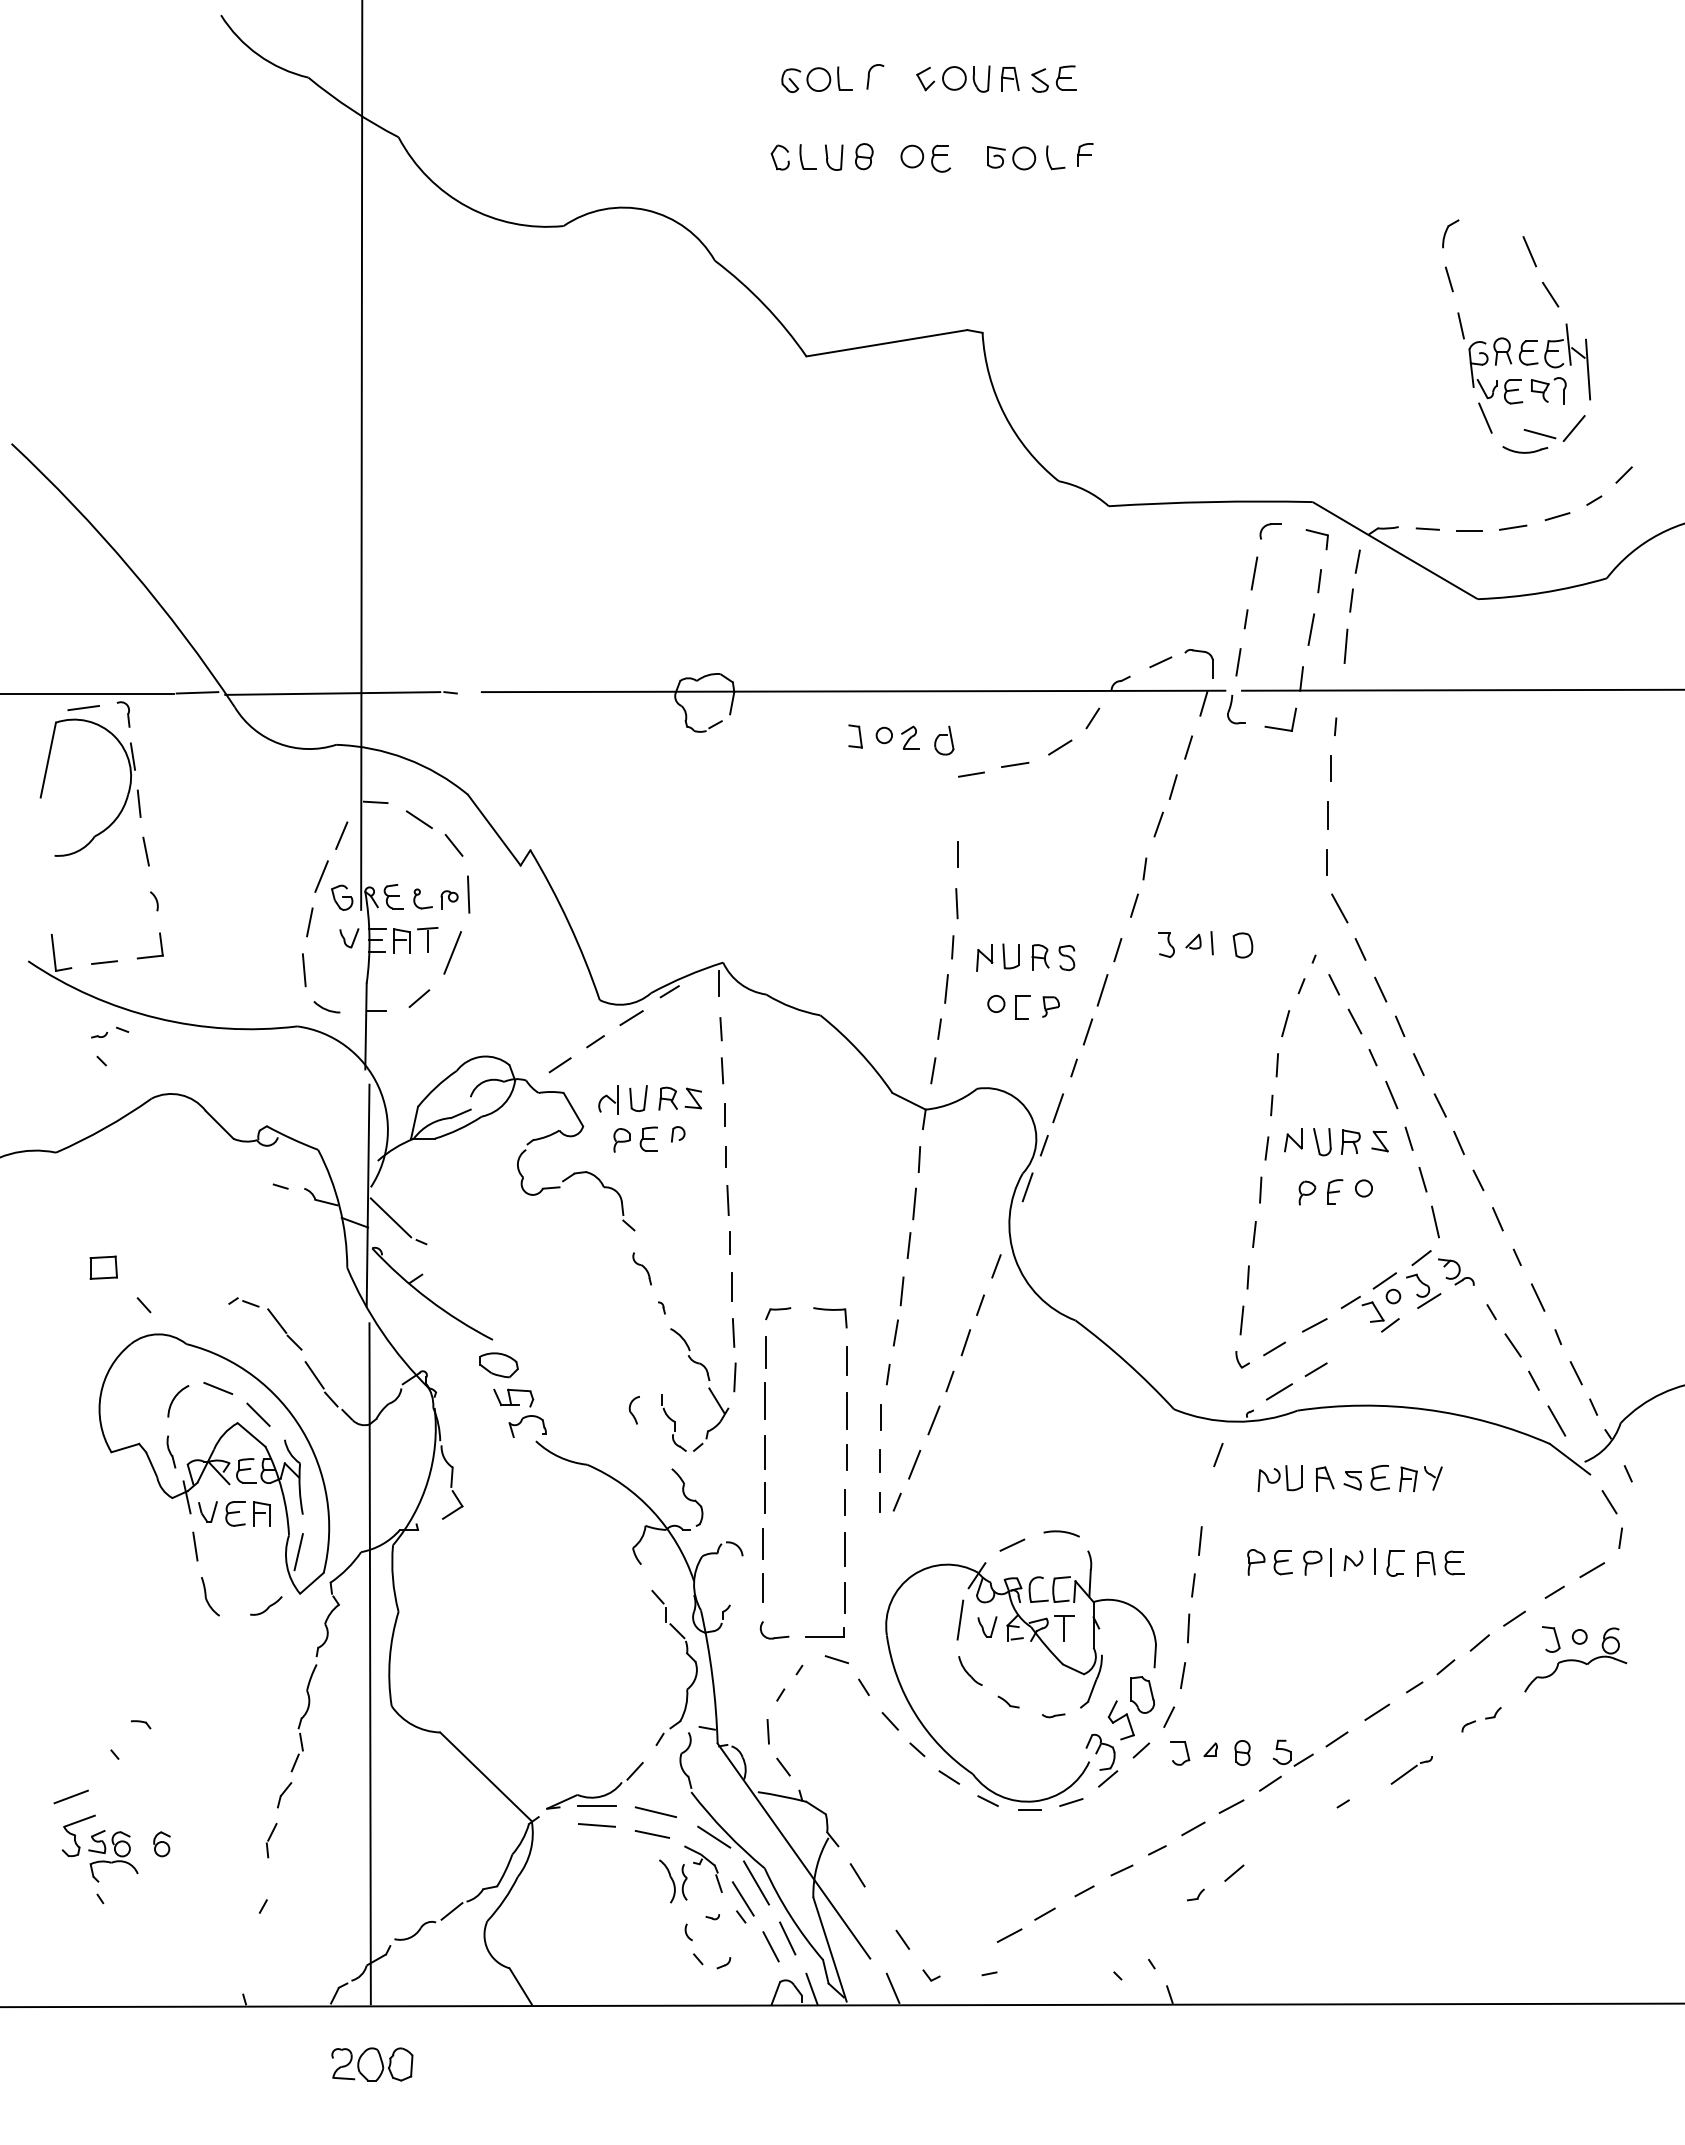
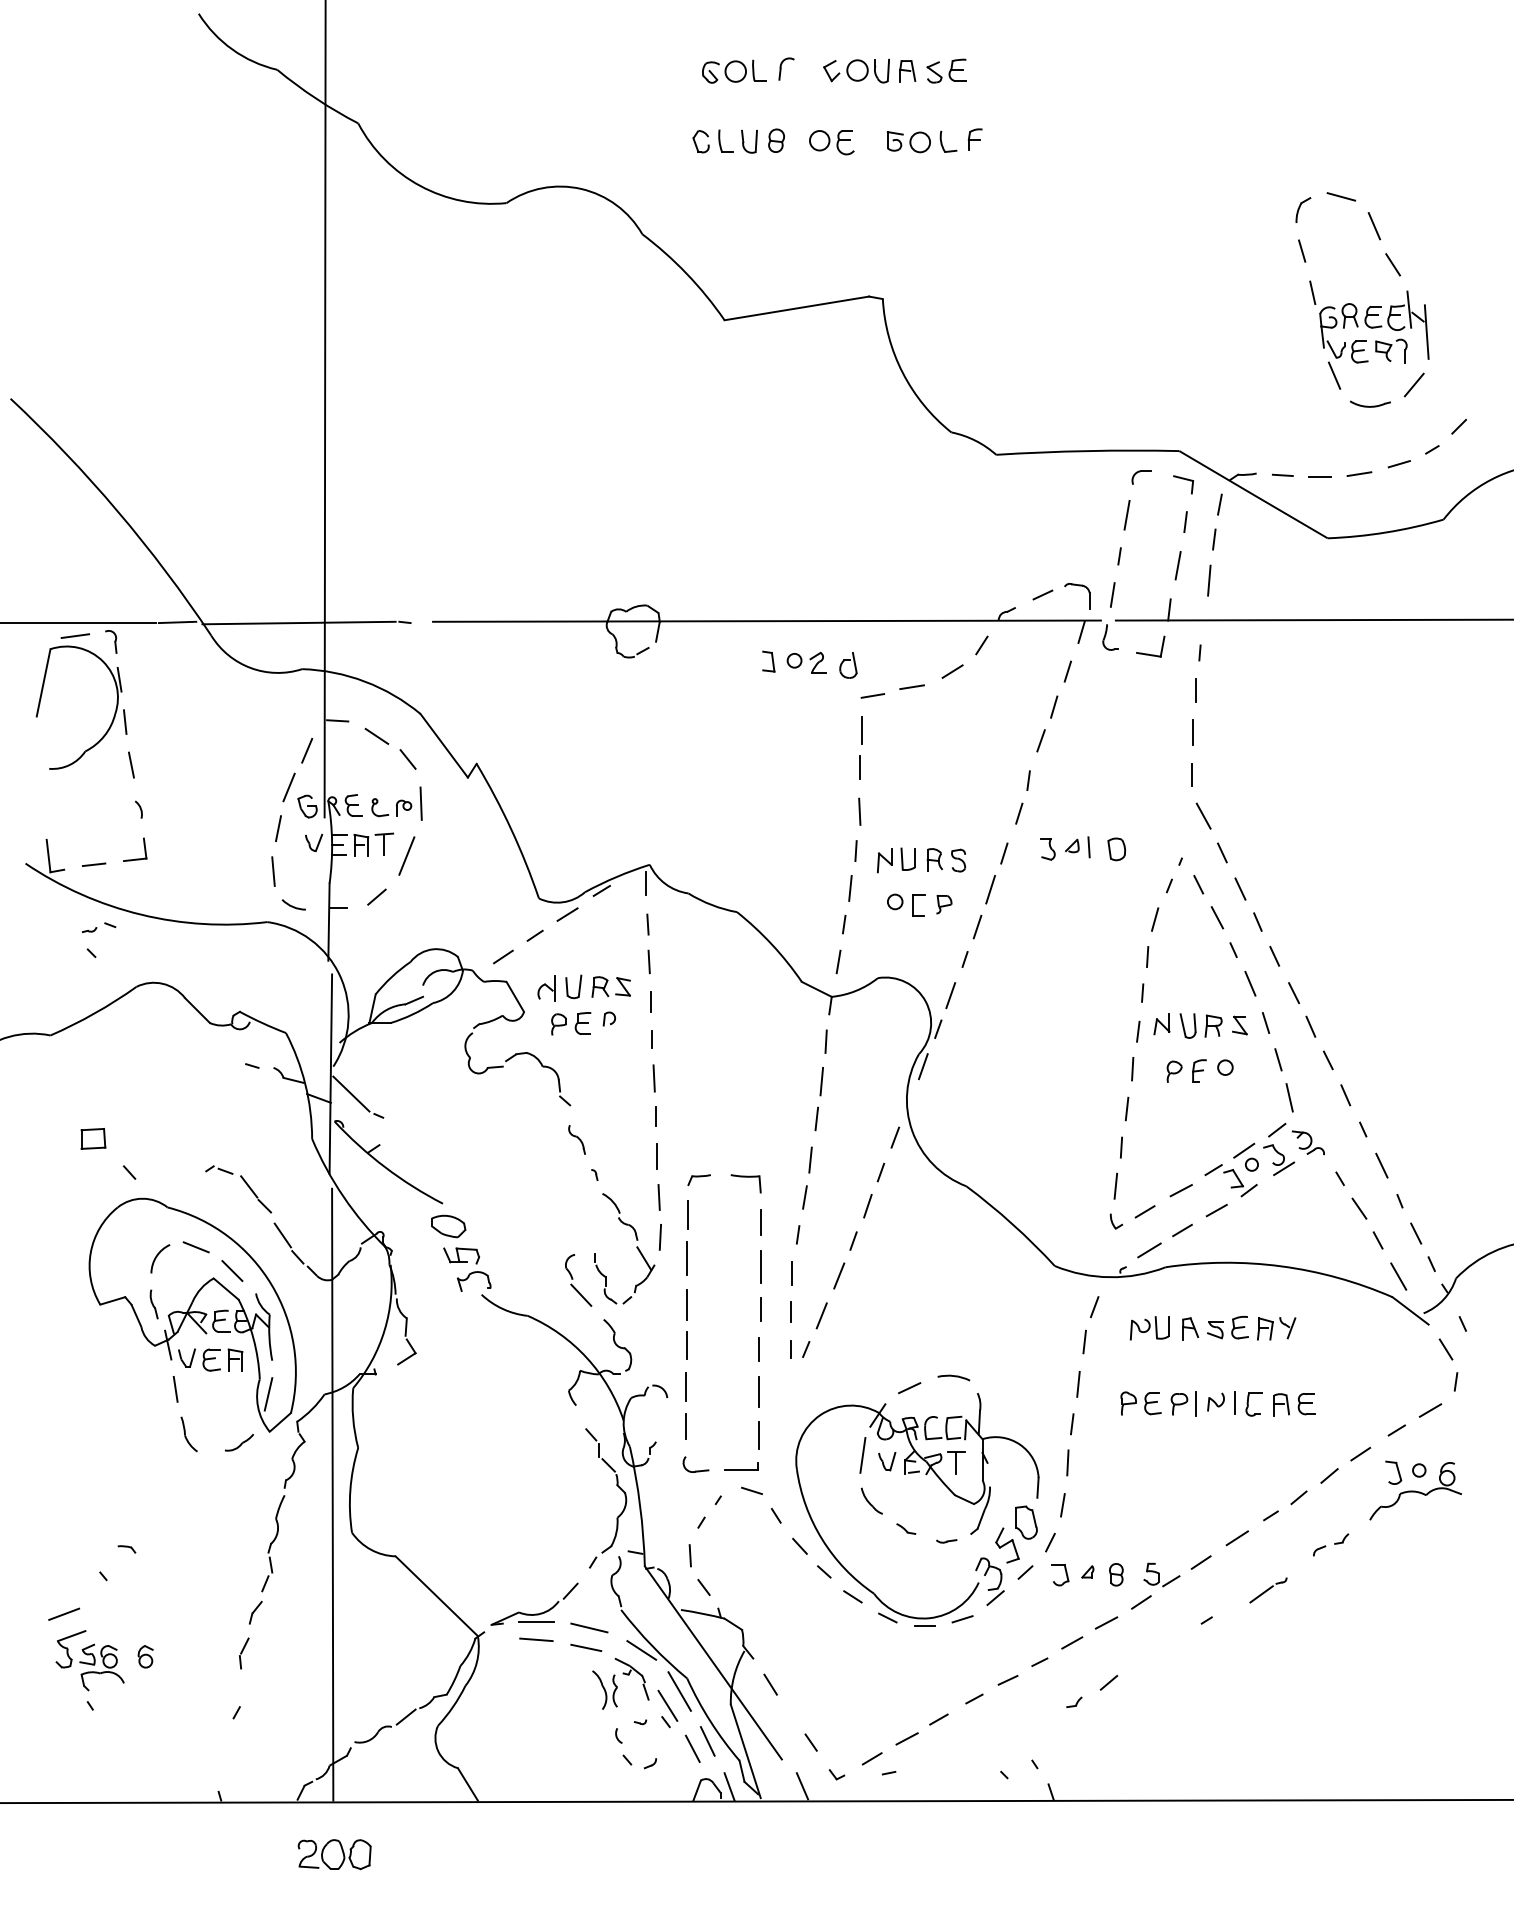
line: (1539, 434) -> (1340, 197), moved
line: (959, 812) -> (862, 729), added
line: (1354, 1347) -> (1216, 1210), added
line: (646, 1441) -> (580, 1294), added
line: (1207, 1493) -> (1084, 1341), added
line: (970, 1957) -> (871, 1758), added

